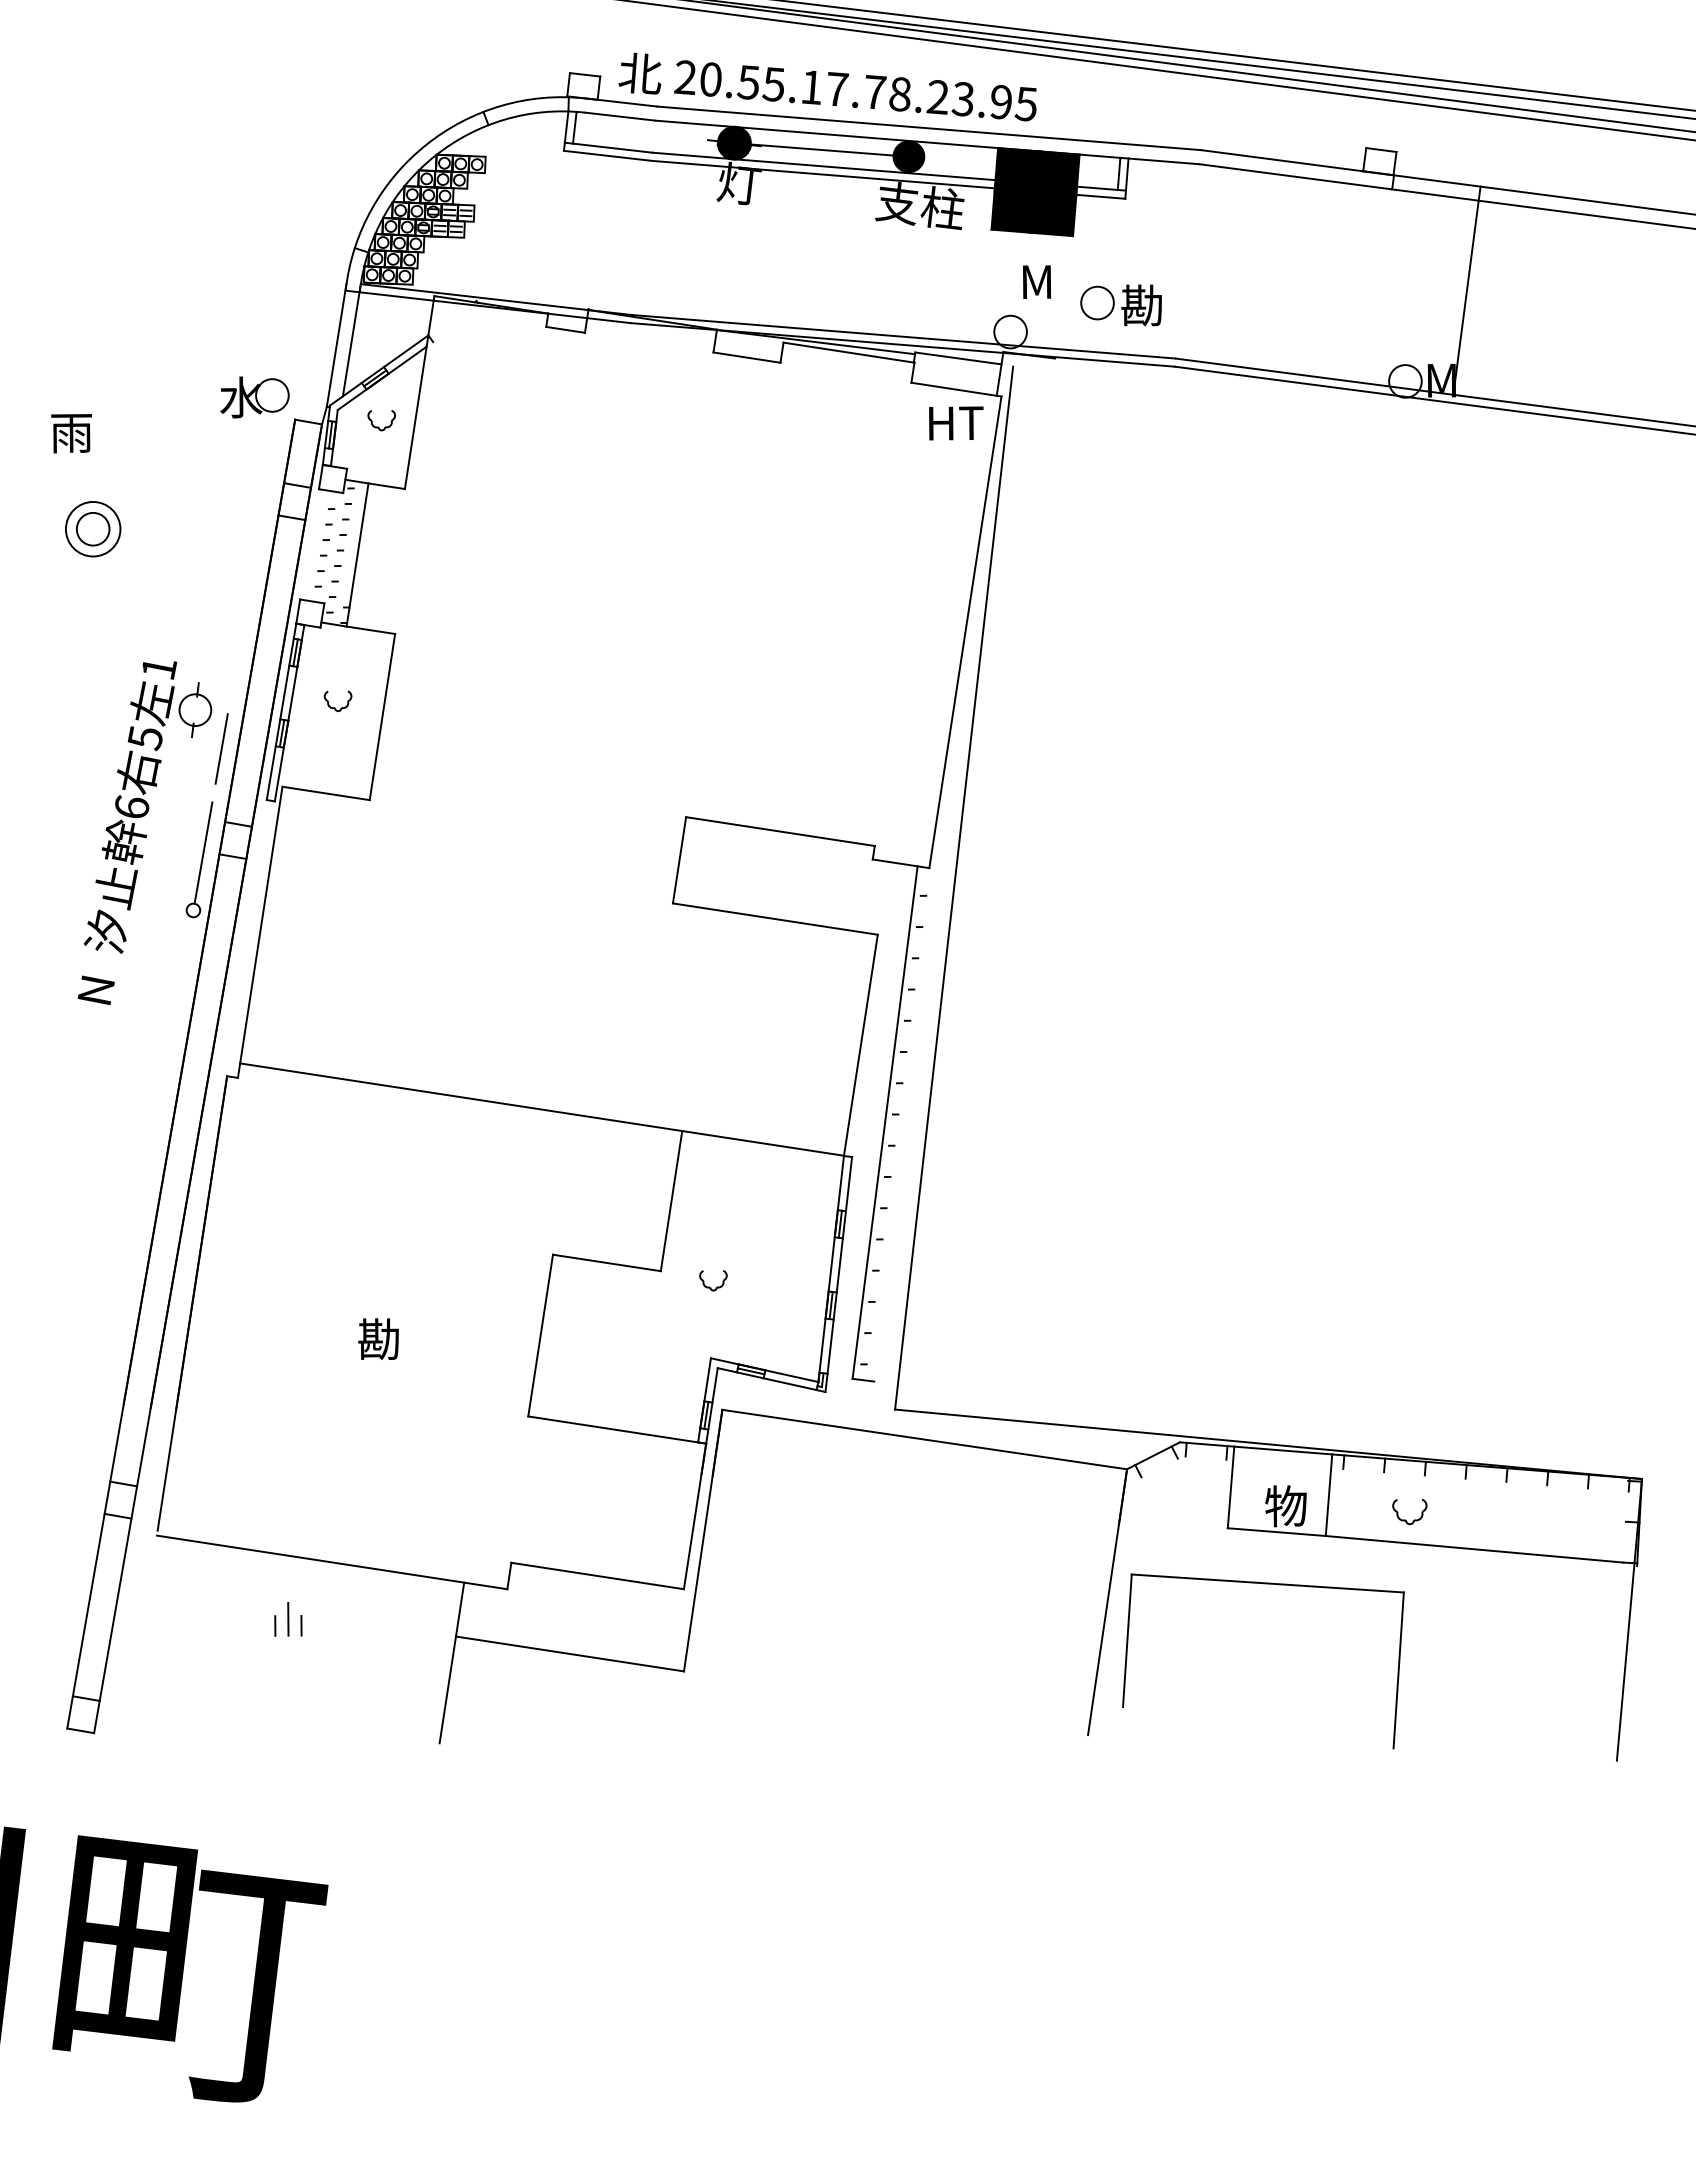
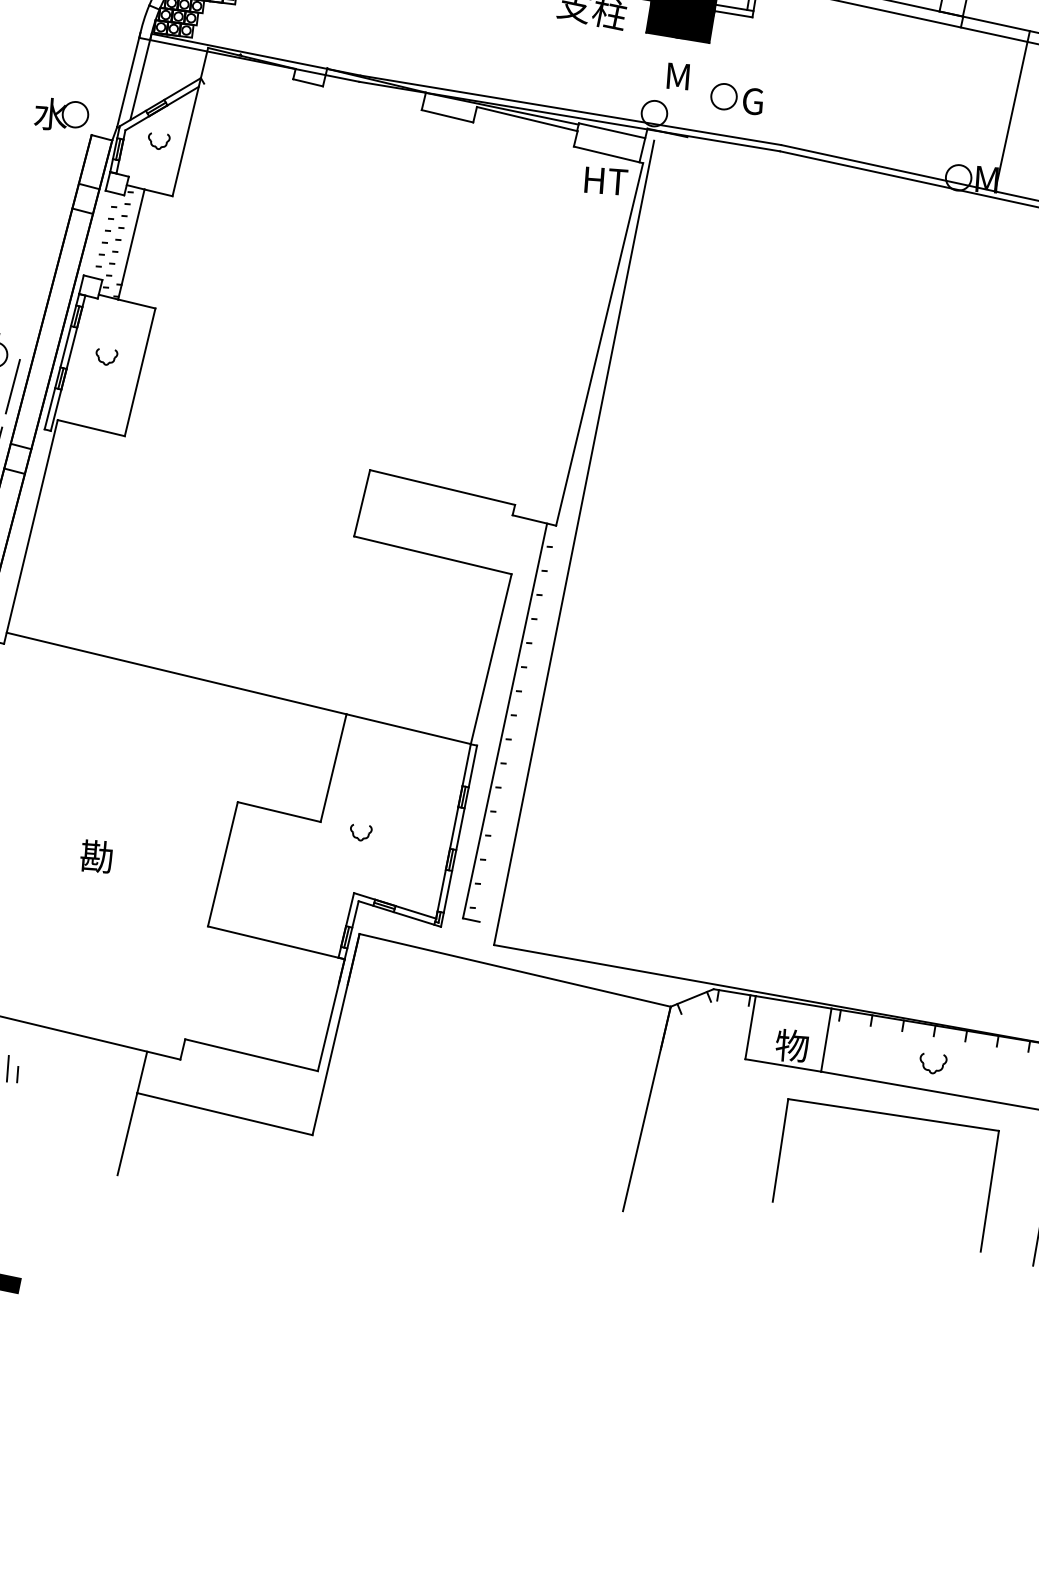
text: (1141, 305) -> (758, 101), 勘 -> G
part: (1405, 1519) -> (929, 1069), moved
part: (1263, 1584) -> (890, 1115), moved

